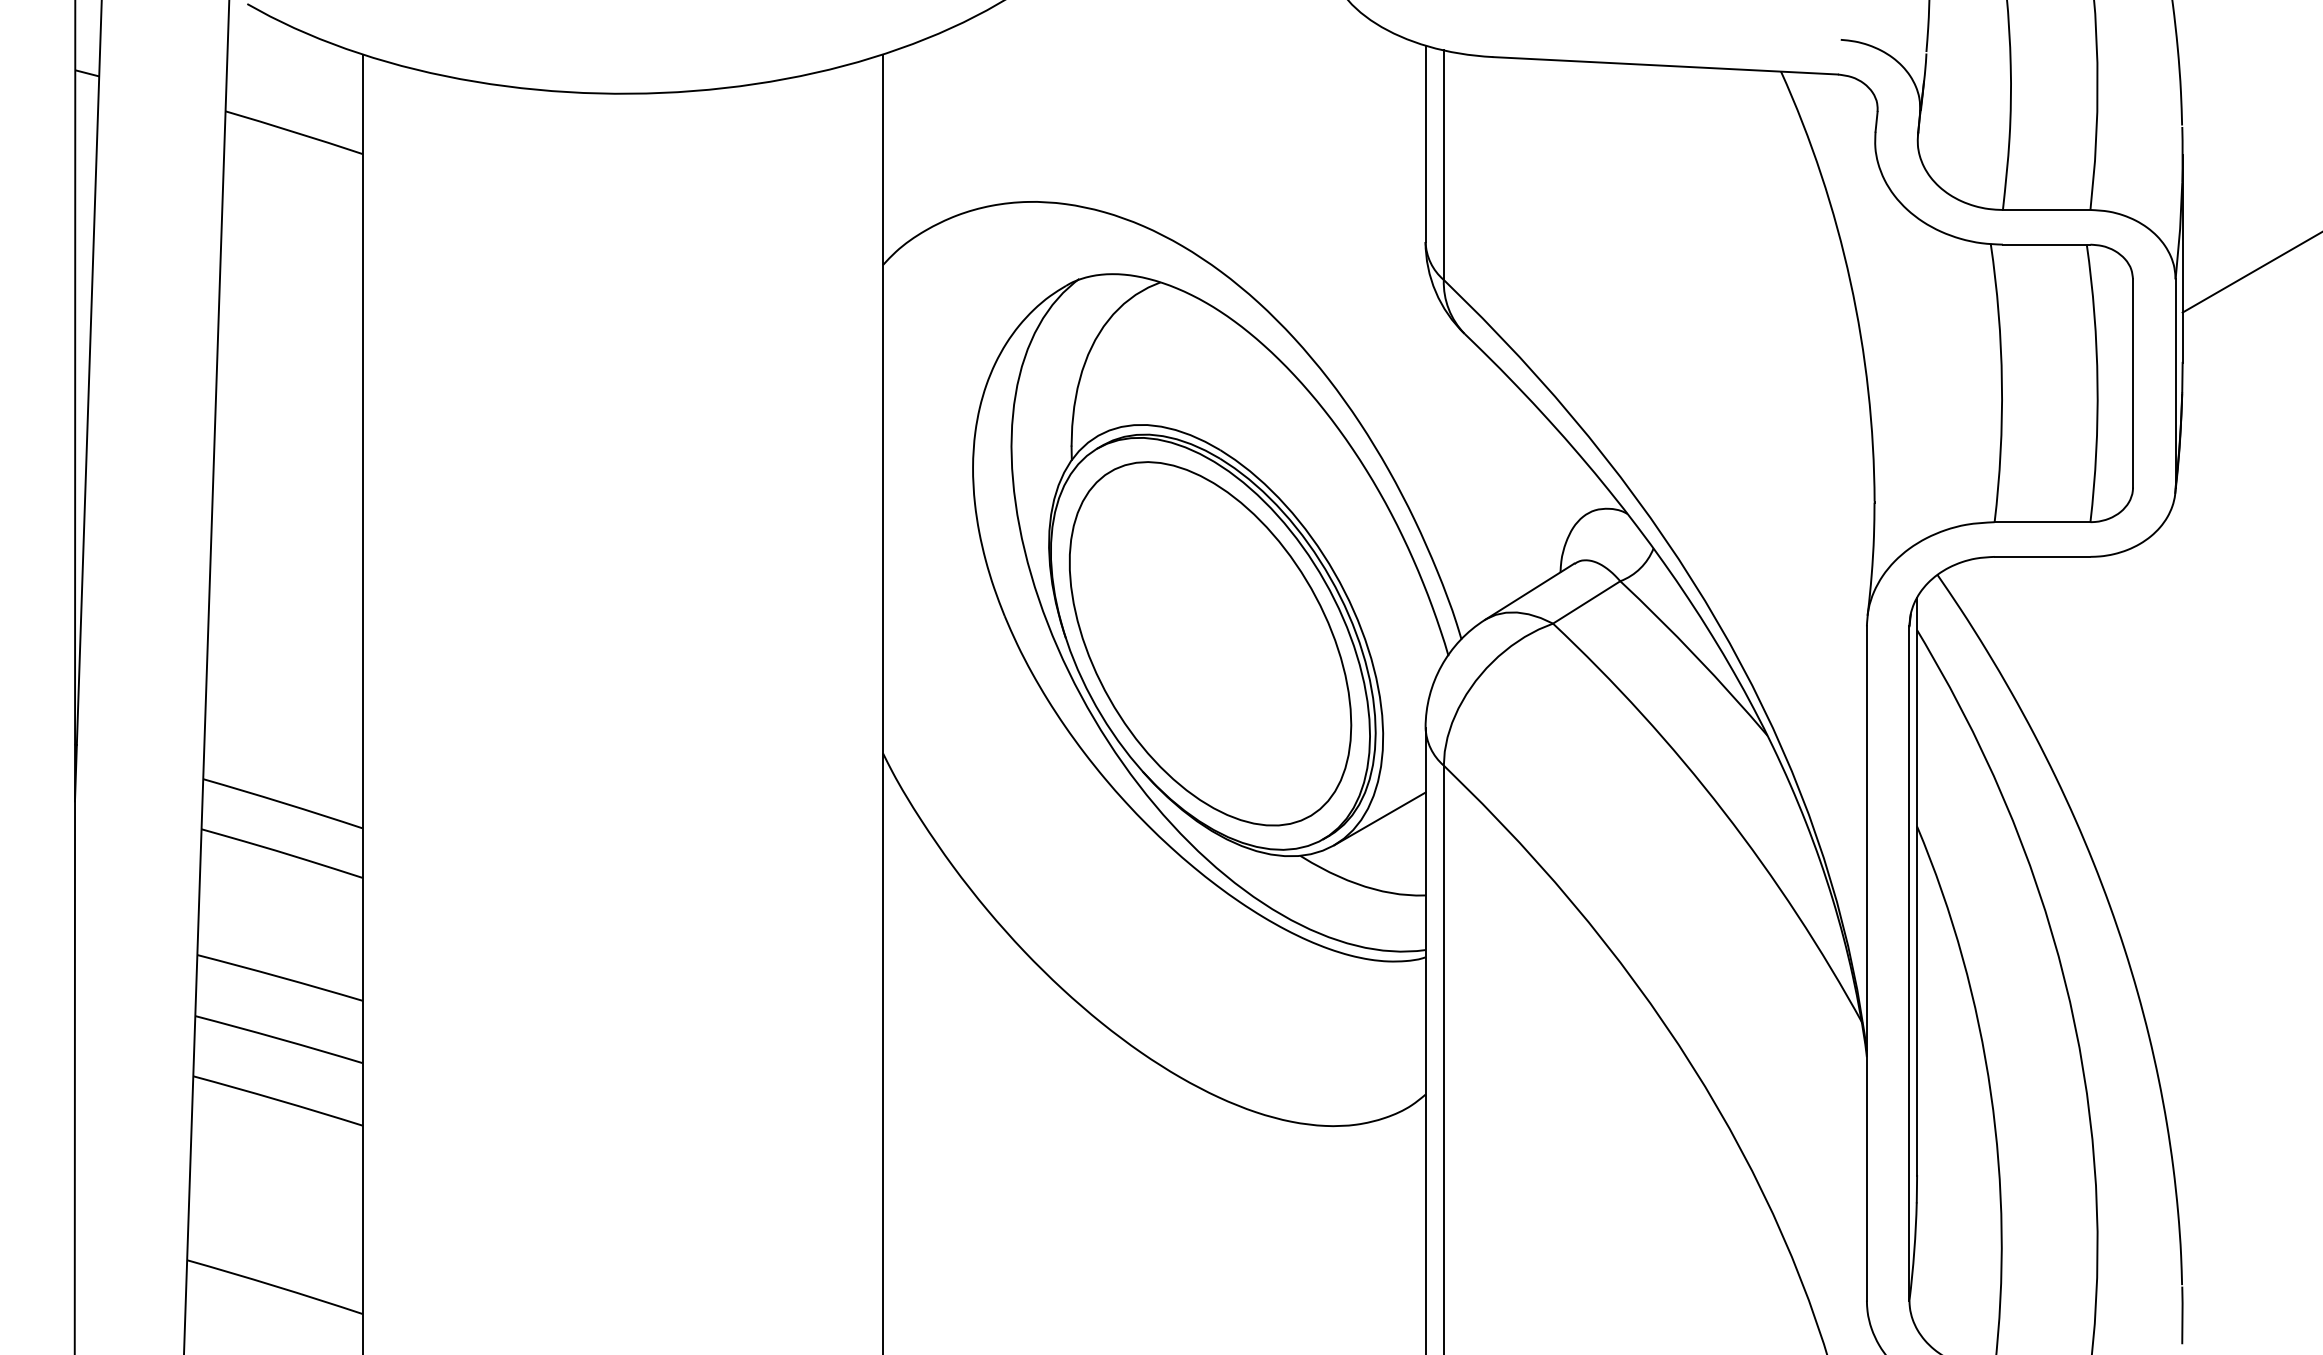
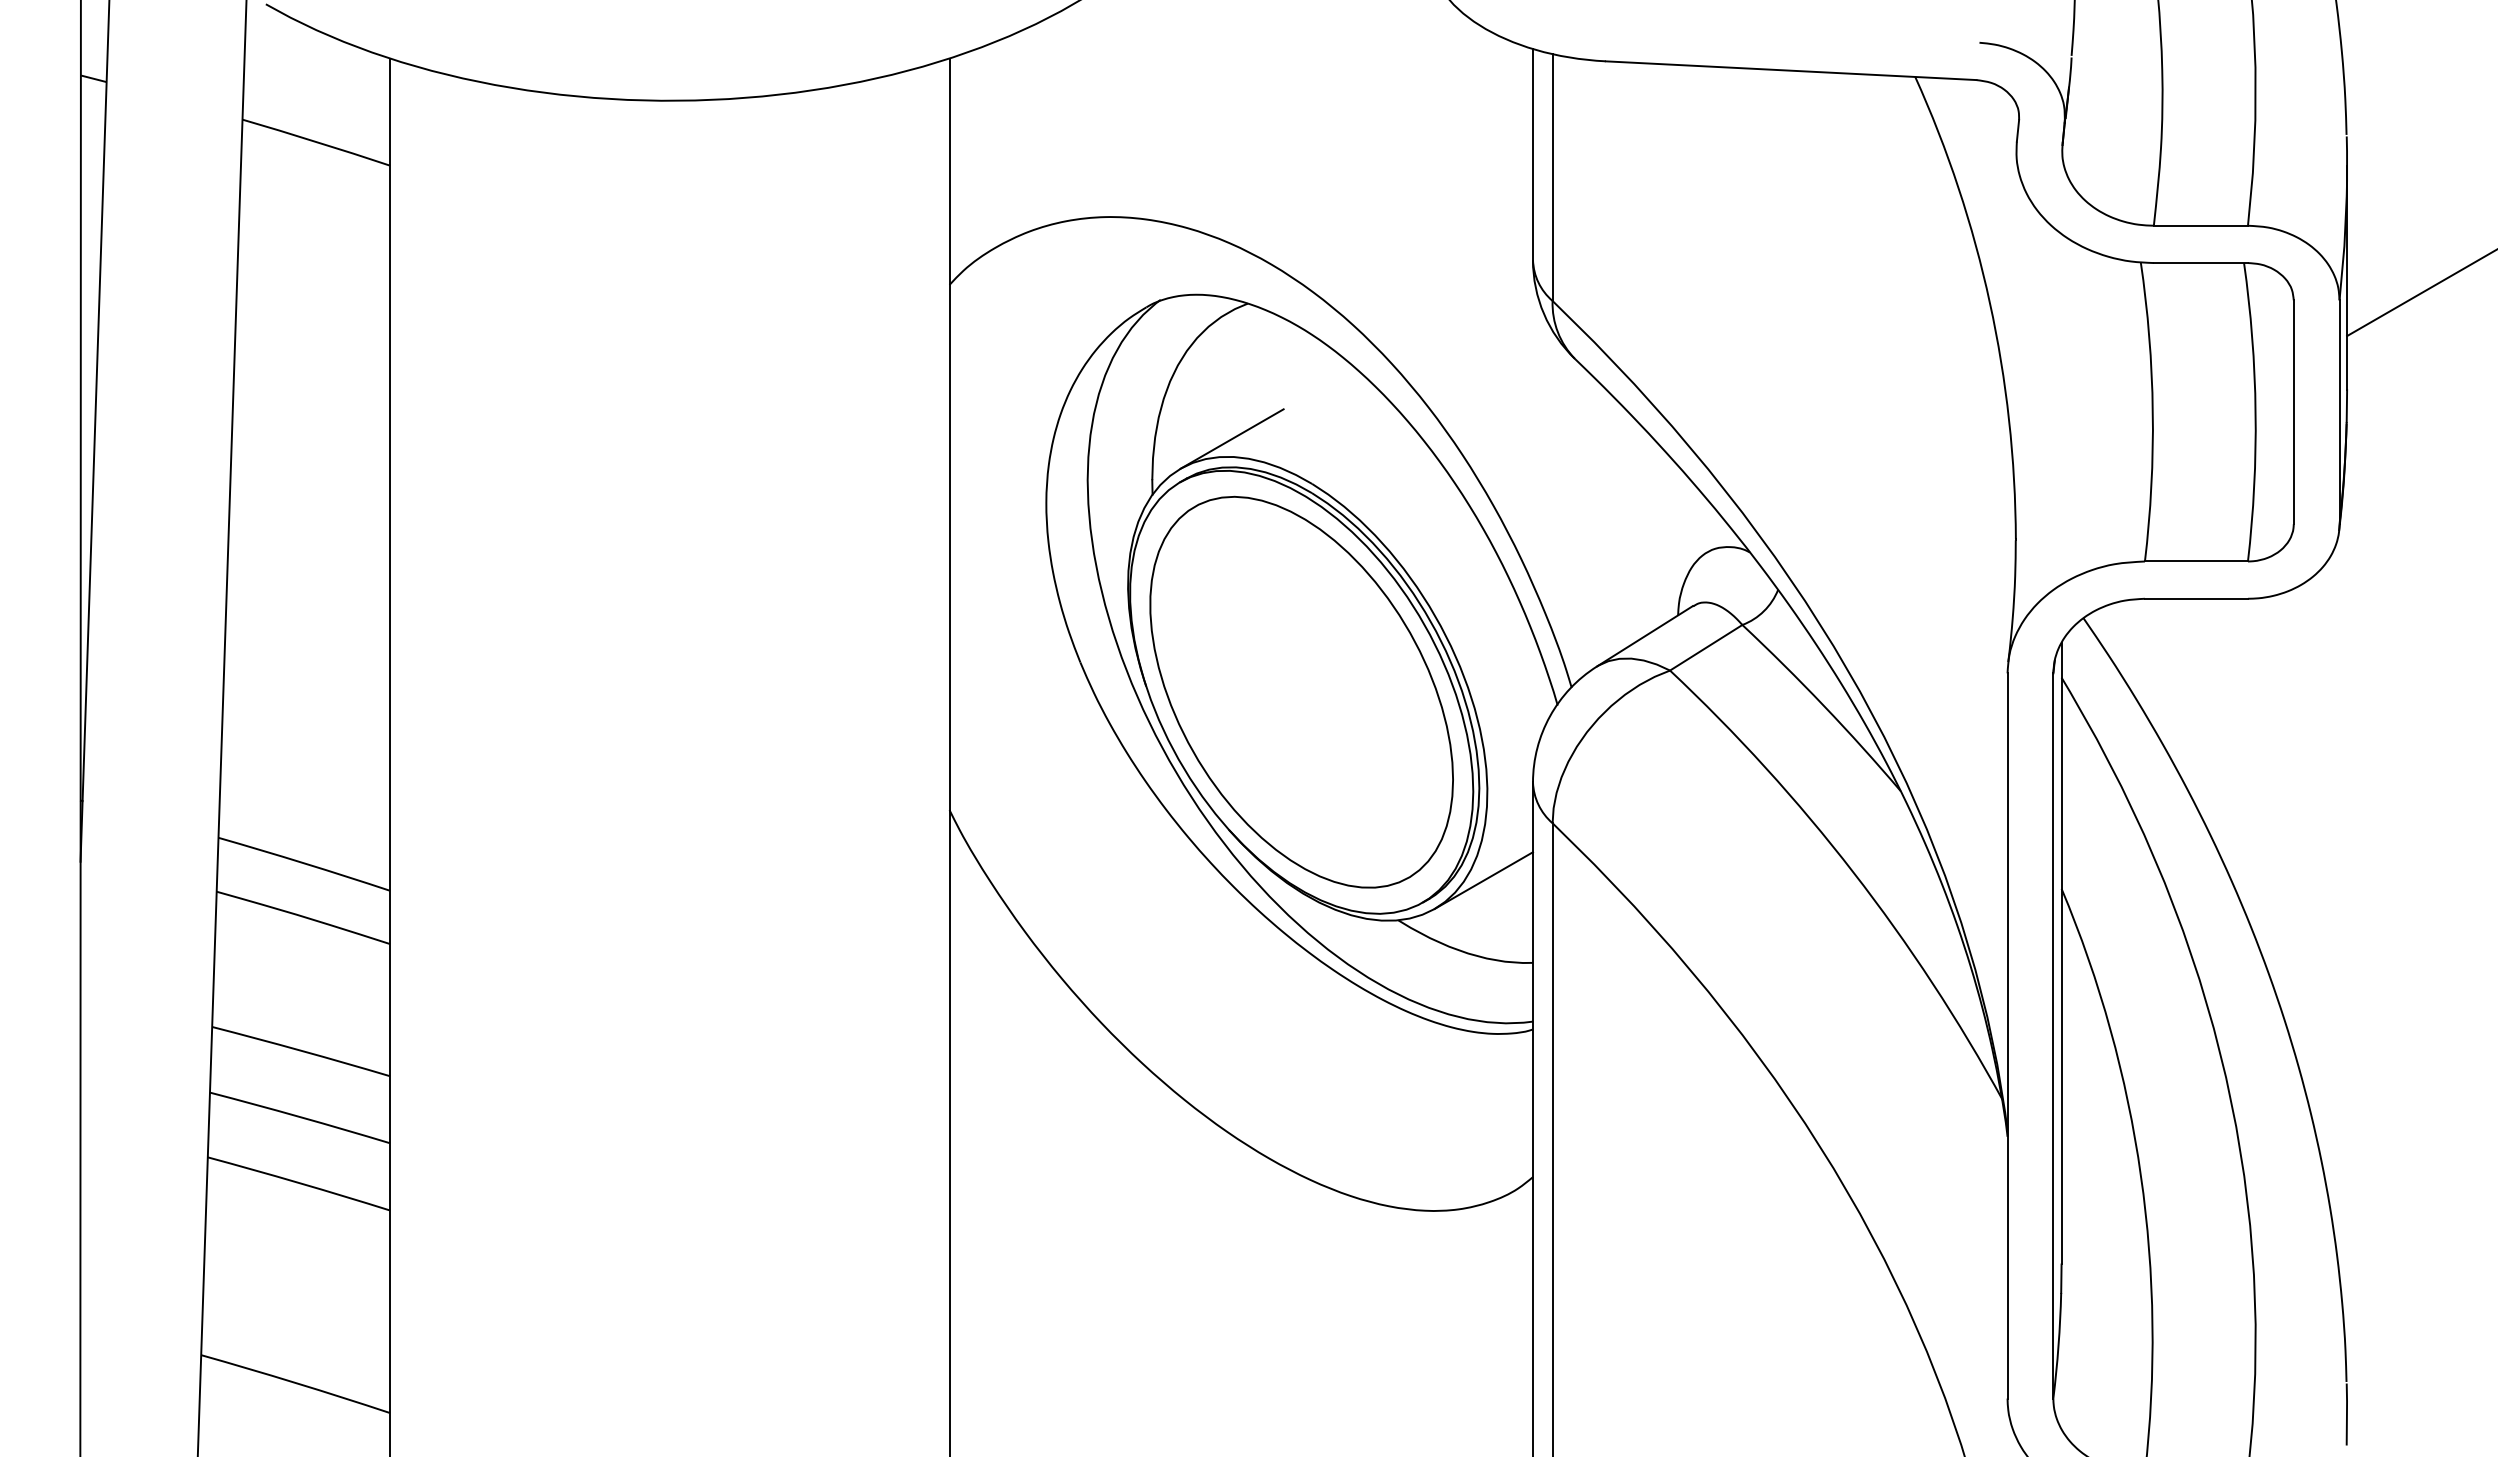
line: (1145, 407) -> (1231, 438), added

